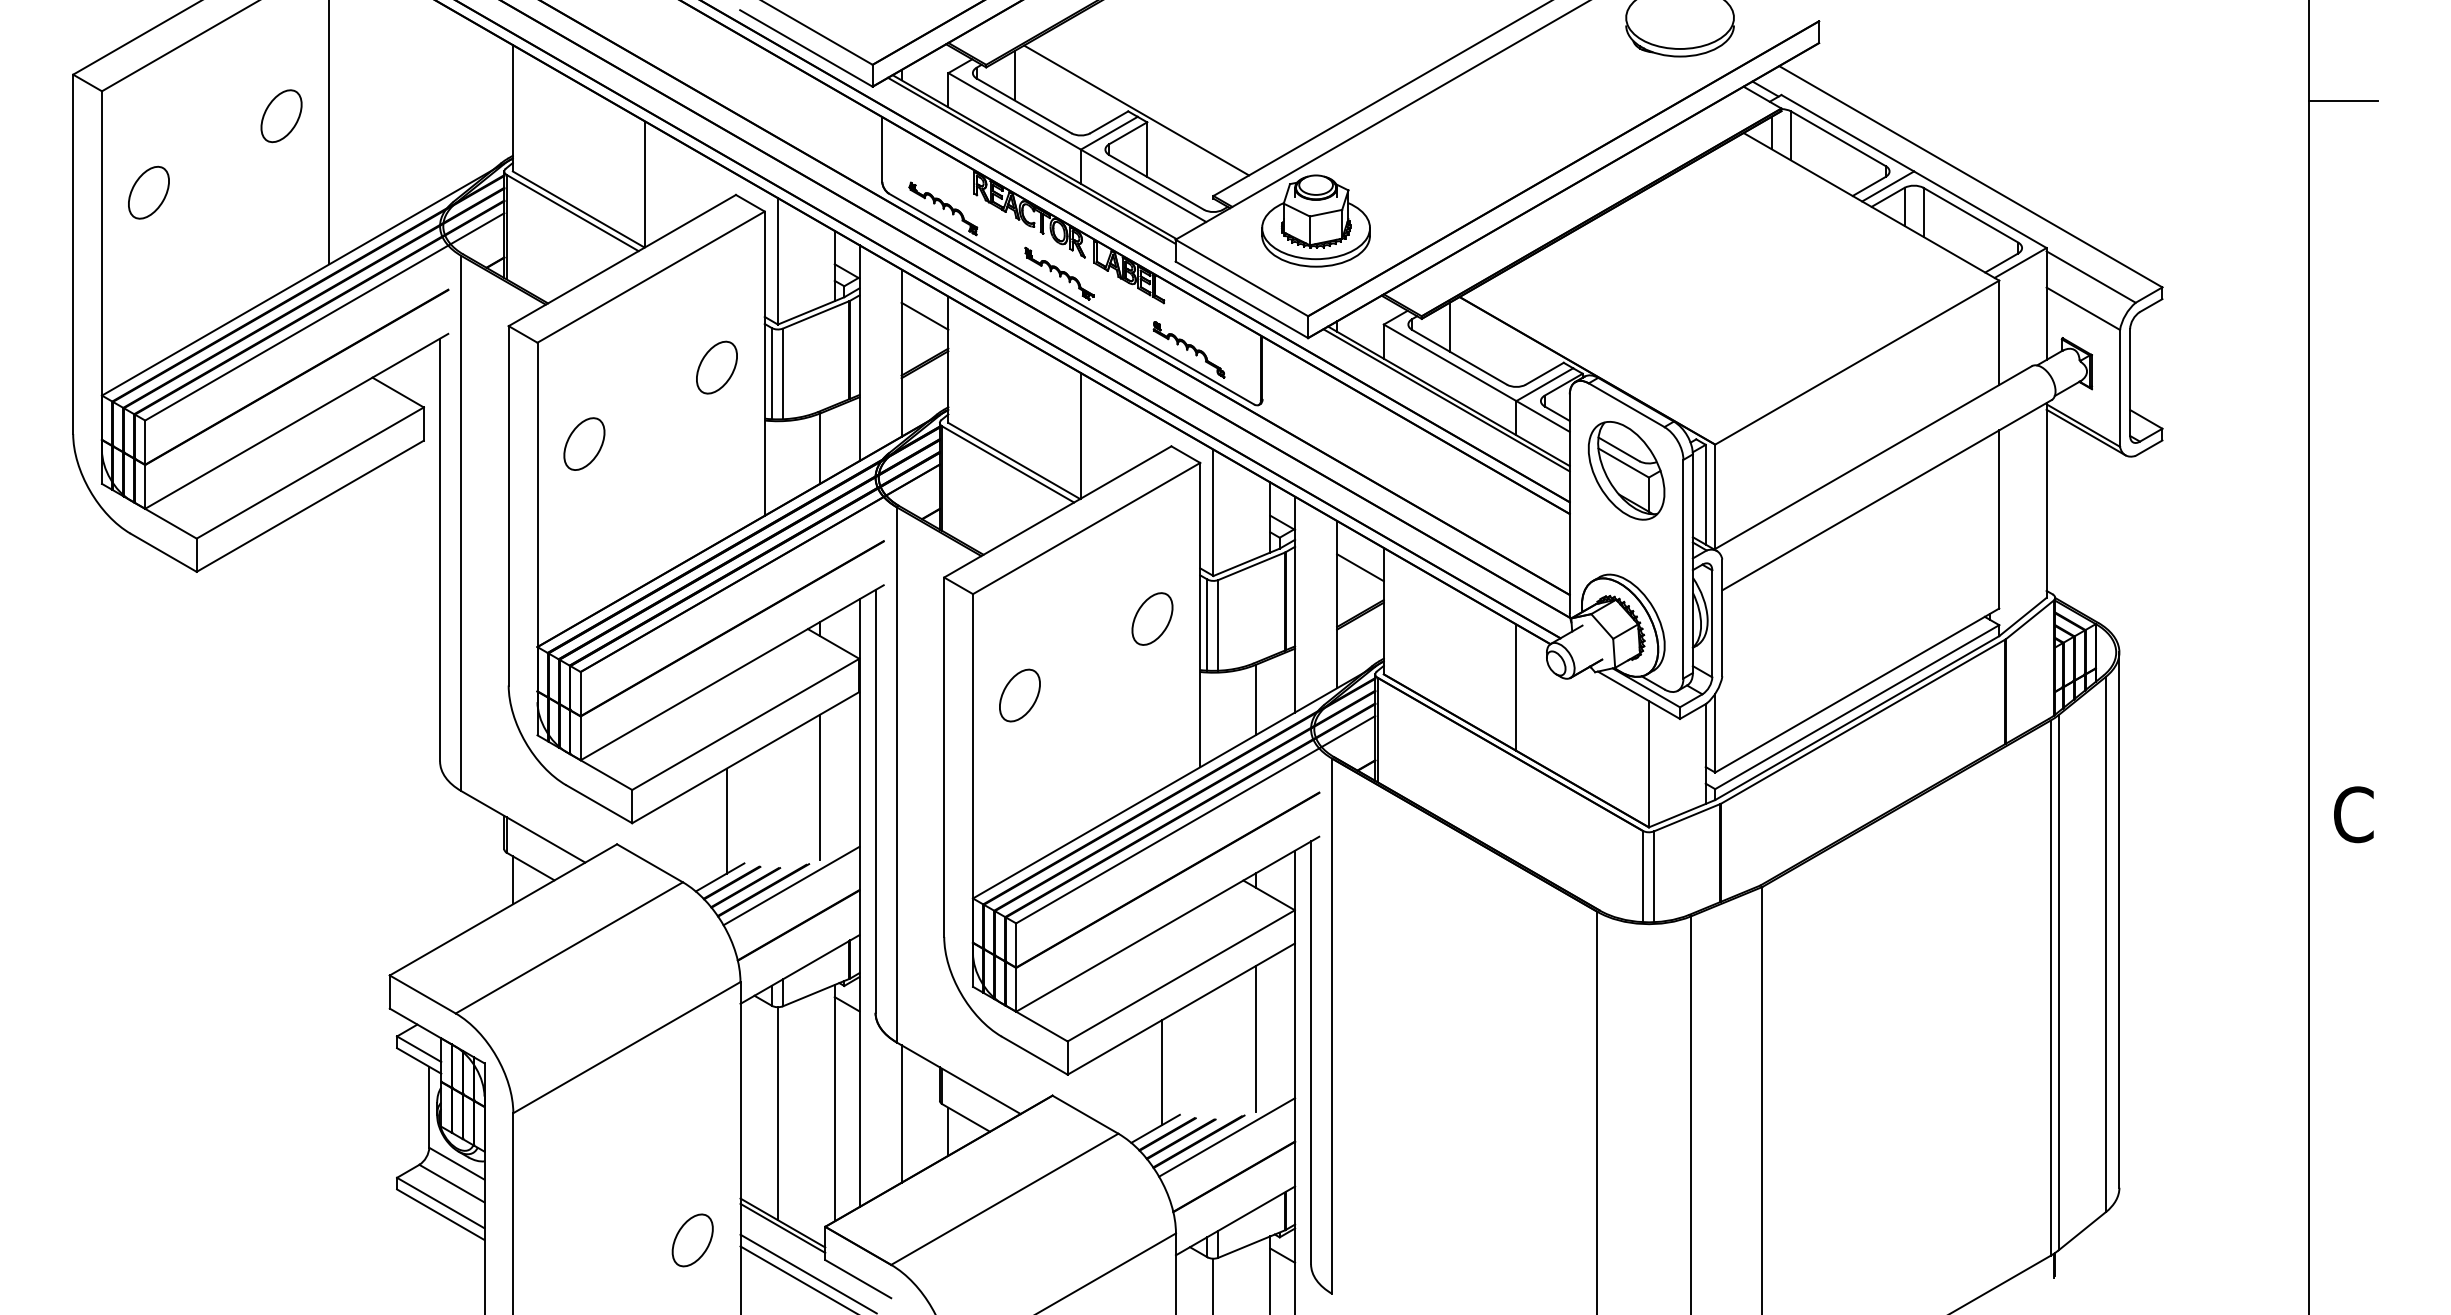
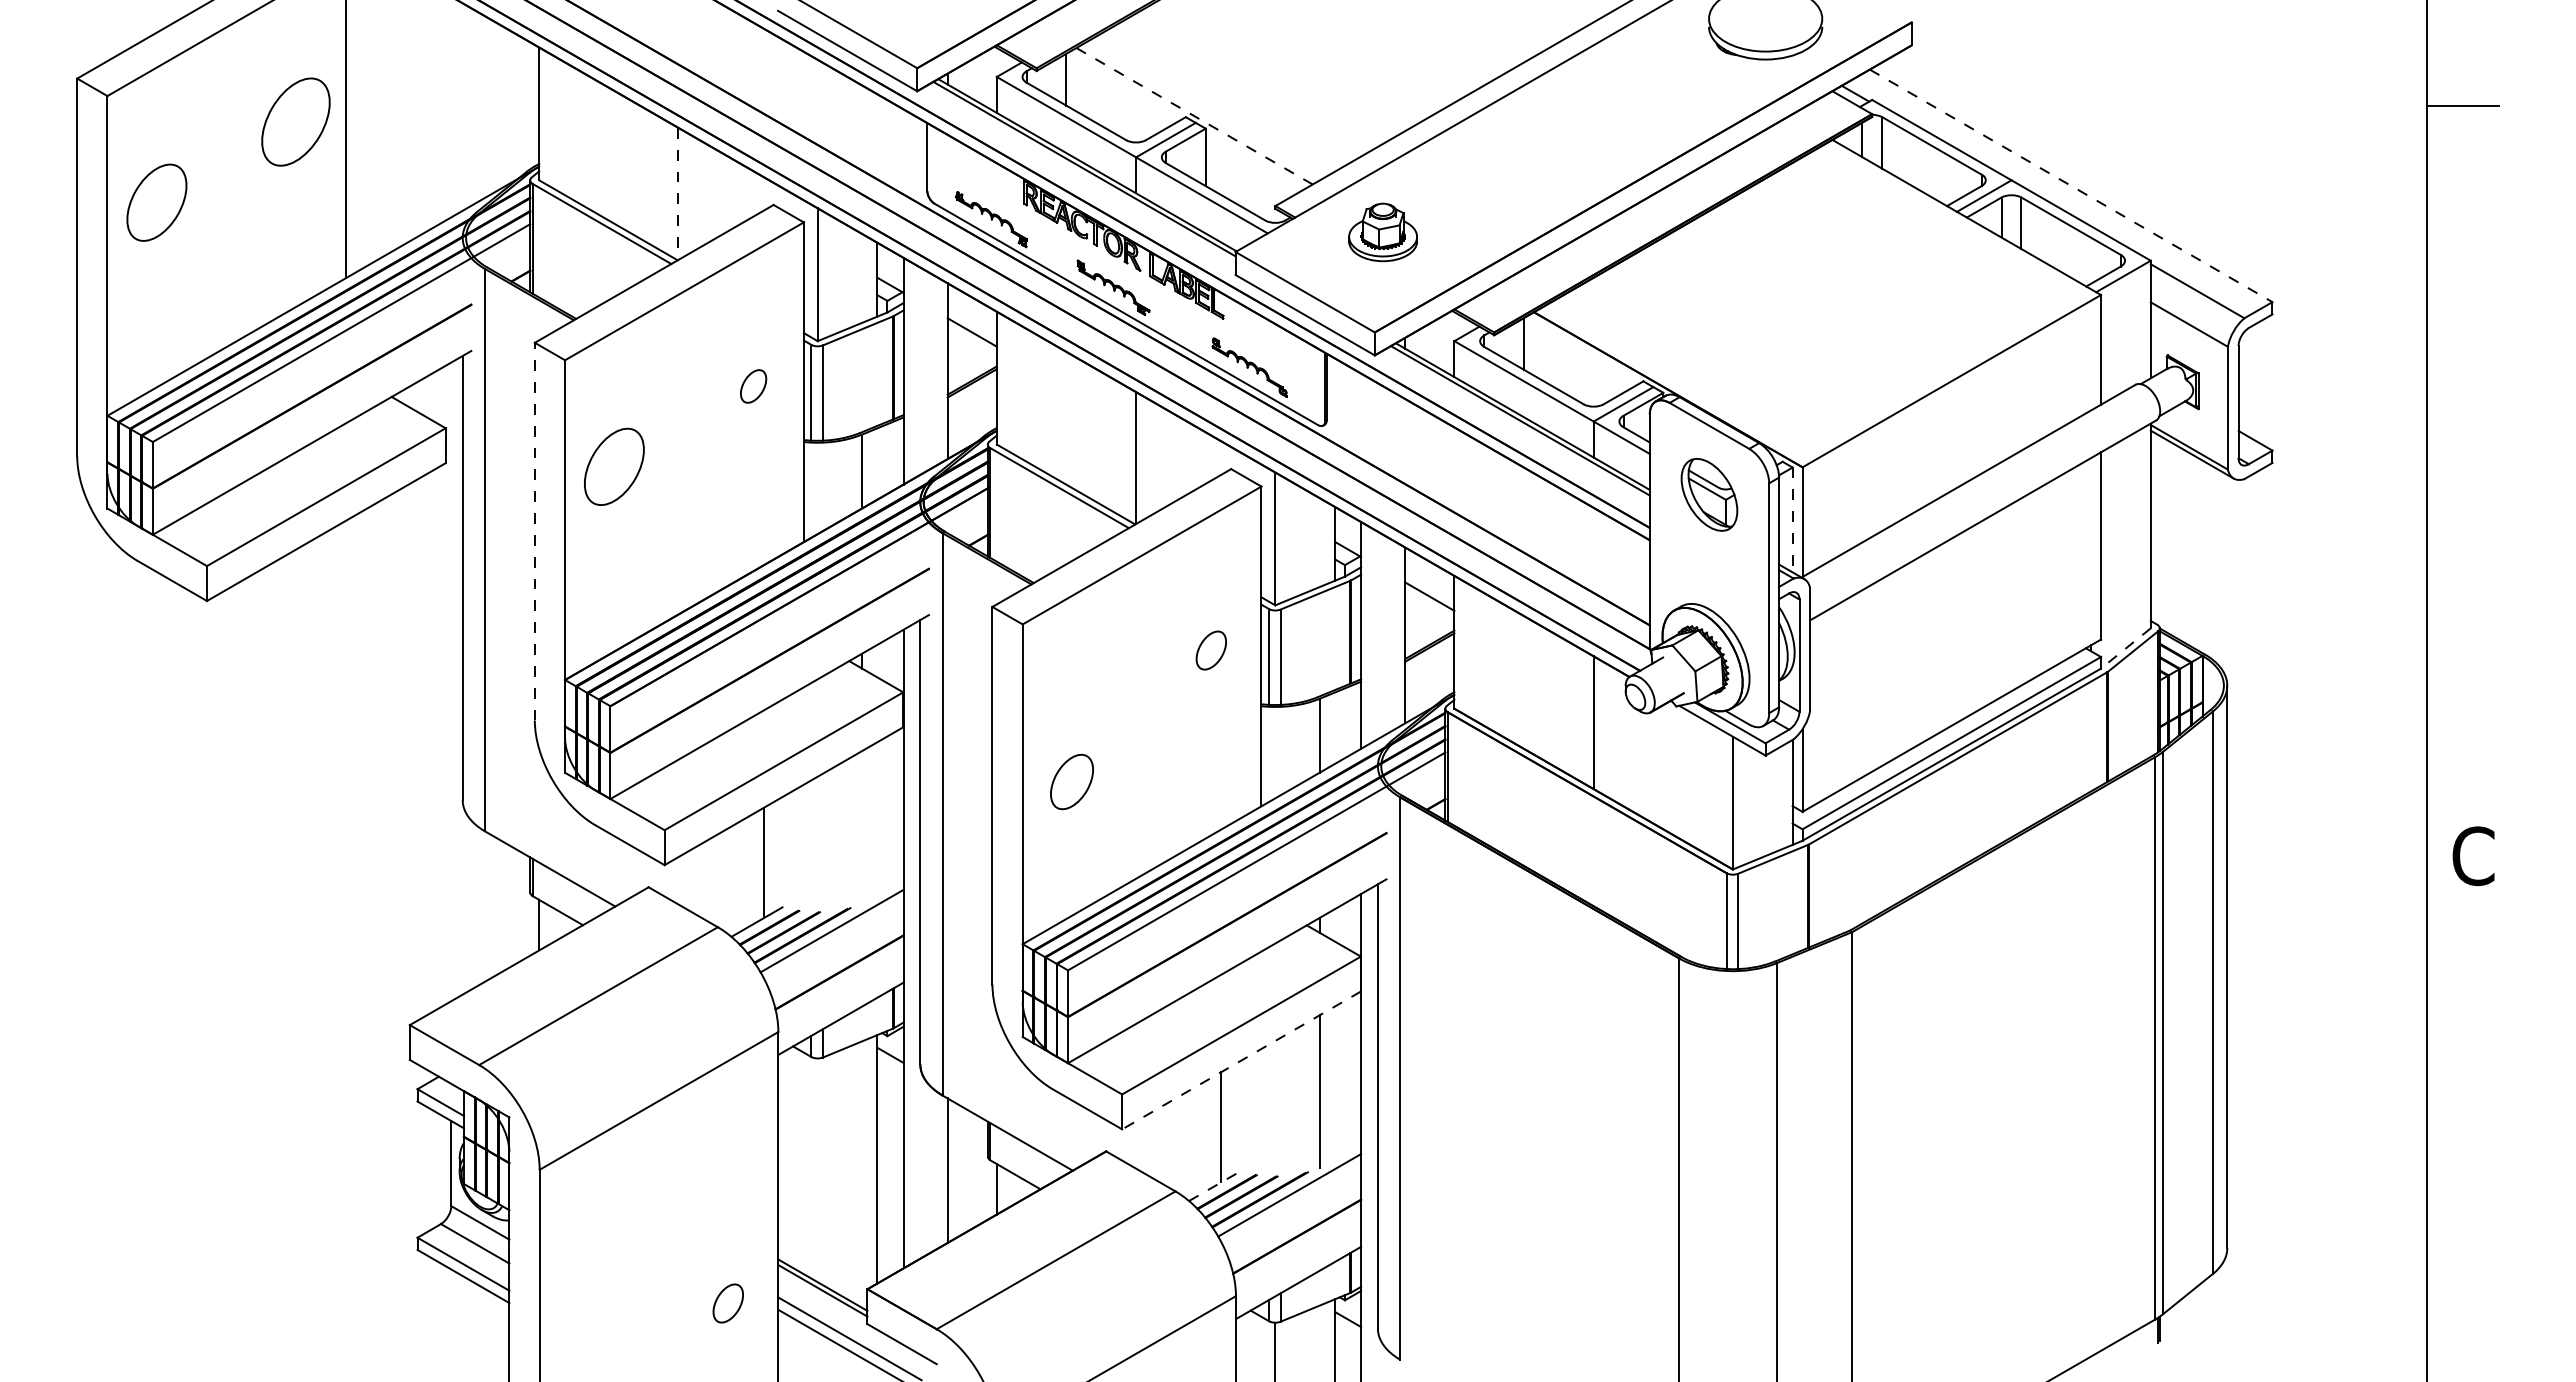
line: (1136, 110) -> (1194, 116), solid -> dashed
part: (281, 116) -> (296, 122), size x1.6
line: (1971, 177) -> (2071, 186), solid -> dashed
line: (645, 184) -> (678, 193), solid -> dashed
part: (148, 192) -> (156, 202), size x1.4
part: (1315, 221) -> (1382, 232), size x0.6
part: (716, 367) -> (753, 386), size x0.6
part: (584, 443) -> (614, 466), size x1.4
part: (1626, 470) -> (1709, 494), size x0.7
line: (1705, 495) -> (1792, 520), solid -> dashed
line: (508, 505) -> (534, 531), solid -> dashed
line: (2022, 617) -> (2125, 648), solid -> dashed
part: (1152, 618) -> (1211, 650), size x0.7
part: (1019, 695) -> (1071, 781), moved
line: (820, 787) -> (862, 827), removed
line: (1181, 1009) -> (1241, 1060), solid -> dashed
line: (777, 1113) -> (817, 1170), removed
line: (1156, 1129) -> (1215, 1186), solid -> dashed
part: (693, 1240) -> (728, 1303), size x0.7

